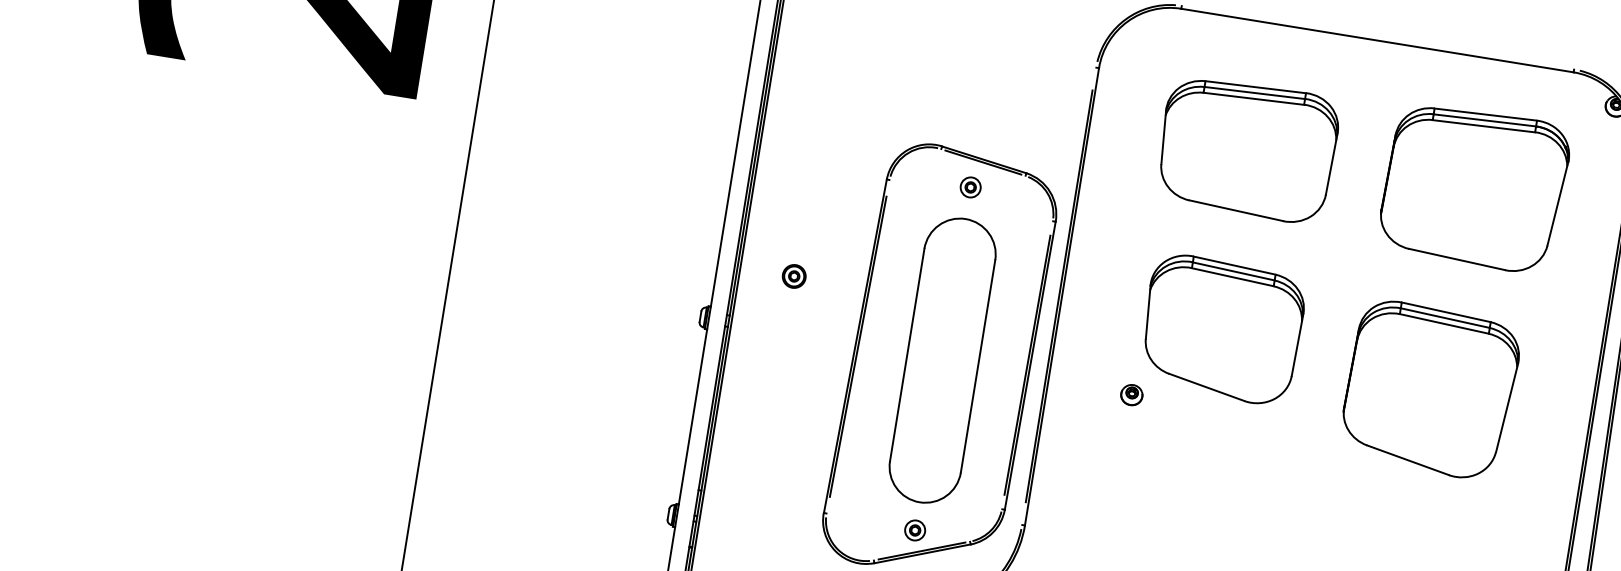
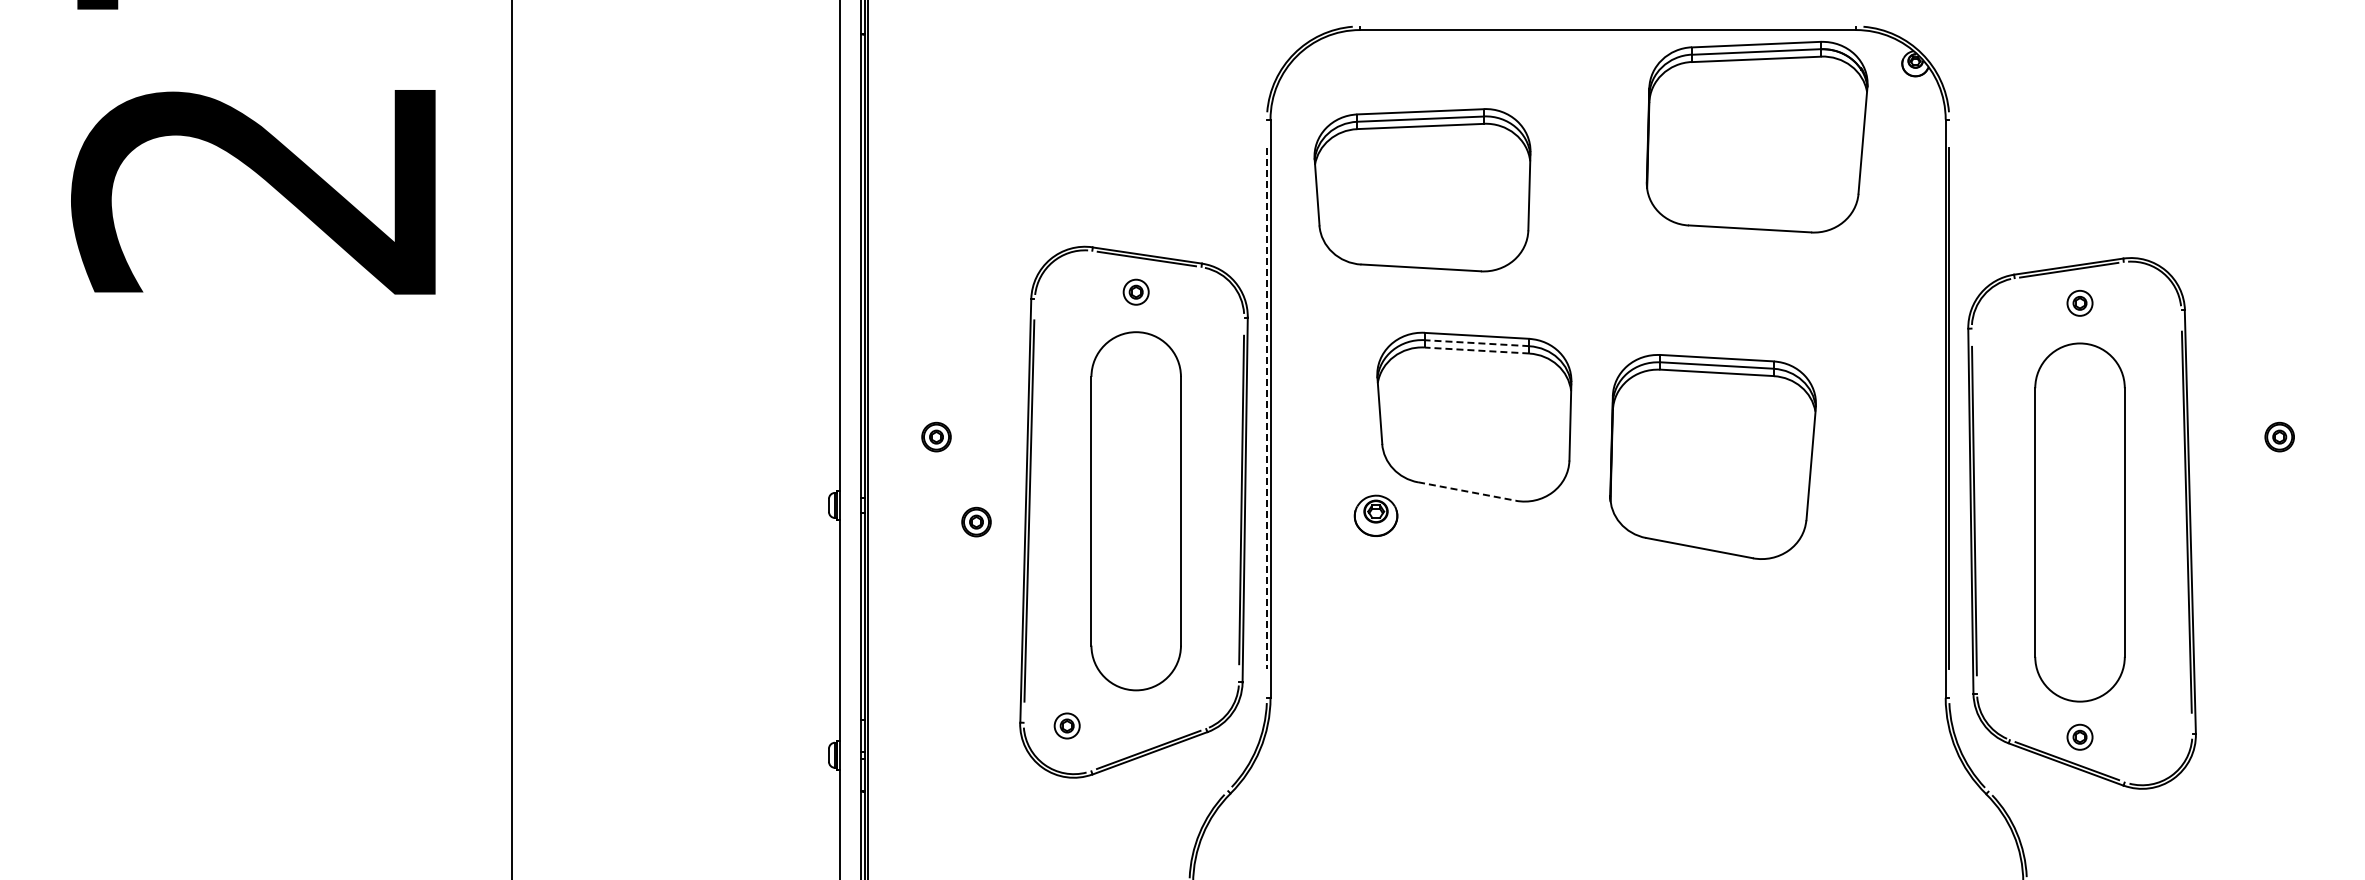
part: (1247, 149) -> (1422, 190), moved
part: (1474, 187) -> (1756, 136), moved
line: (1233, 271) -> (1476, 343), solid -> dashed
line: (1232, 277) -> (1476, 350), solid -> dashed
line: (1058, 296) -> (1266, 409), solid -> dashed
part: (815, 348) -> (976, 521), added
line: (1207, 387) -> (1467, 491), solid -> dashed
part: (1430, 389) -> (1712, 456), moved
part: (1132, 394) -> (1376, 515), size x1.6
part: (914, 529) -> (1066, 725), moved

